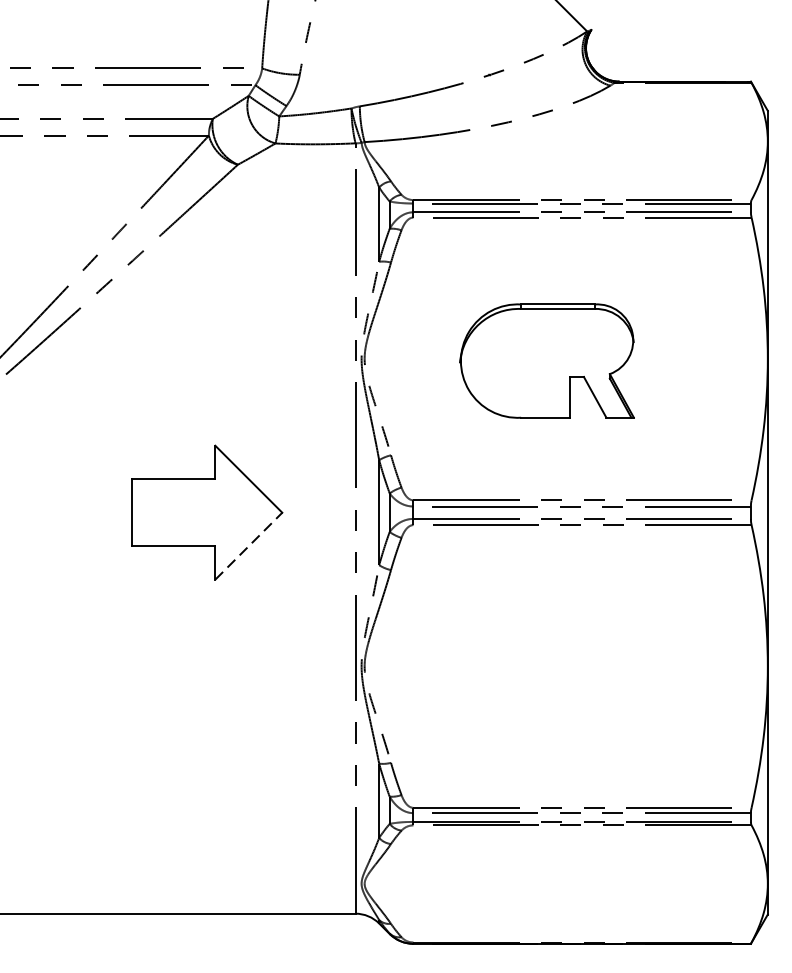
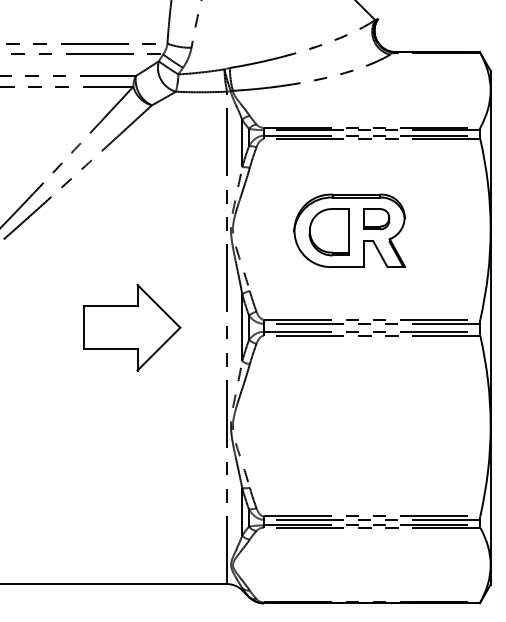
part: (589, 343) -> (376, 219), added
part: (514, 363) -> (328, 232), added
line: (249, 545) -> (159, 348), dashed -> solid

